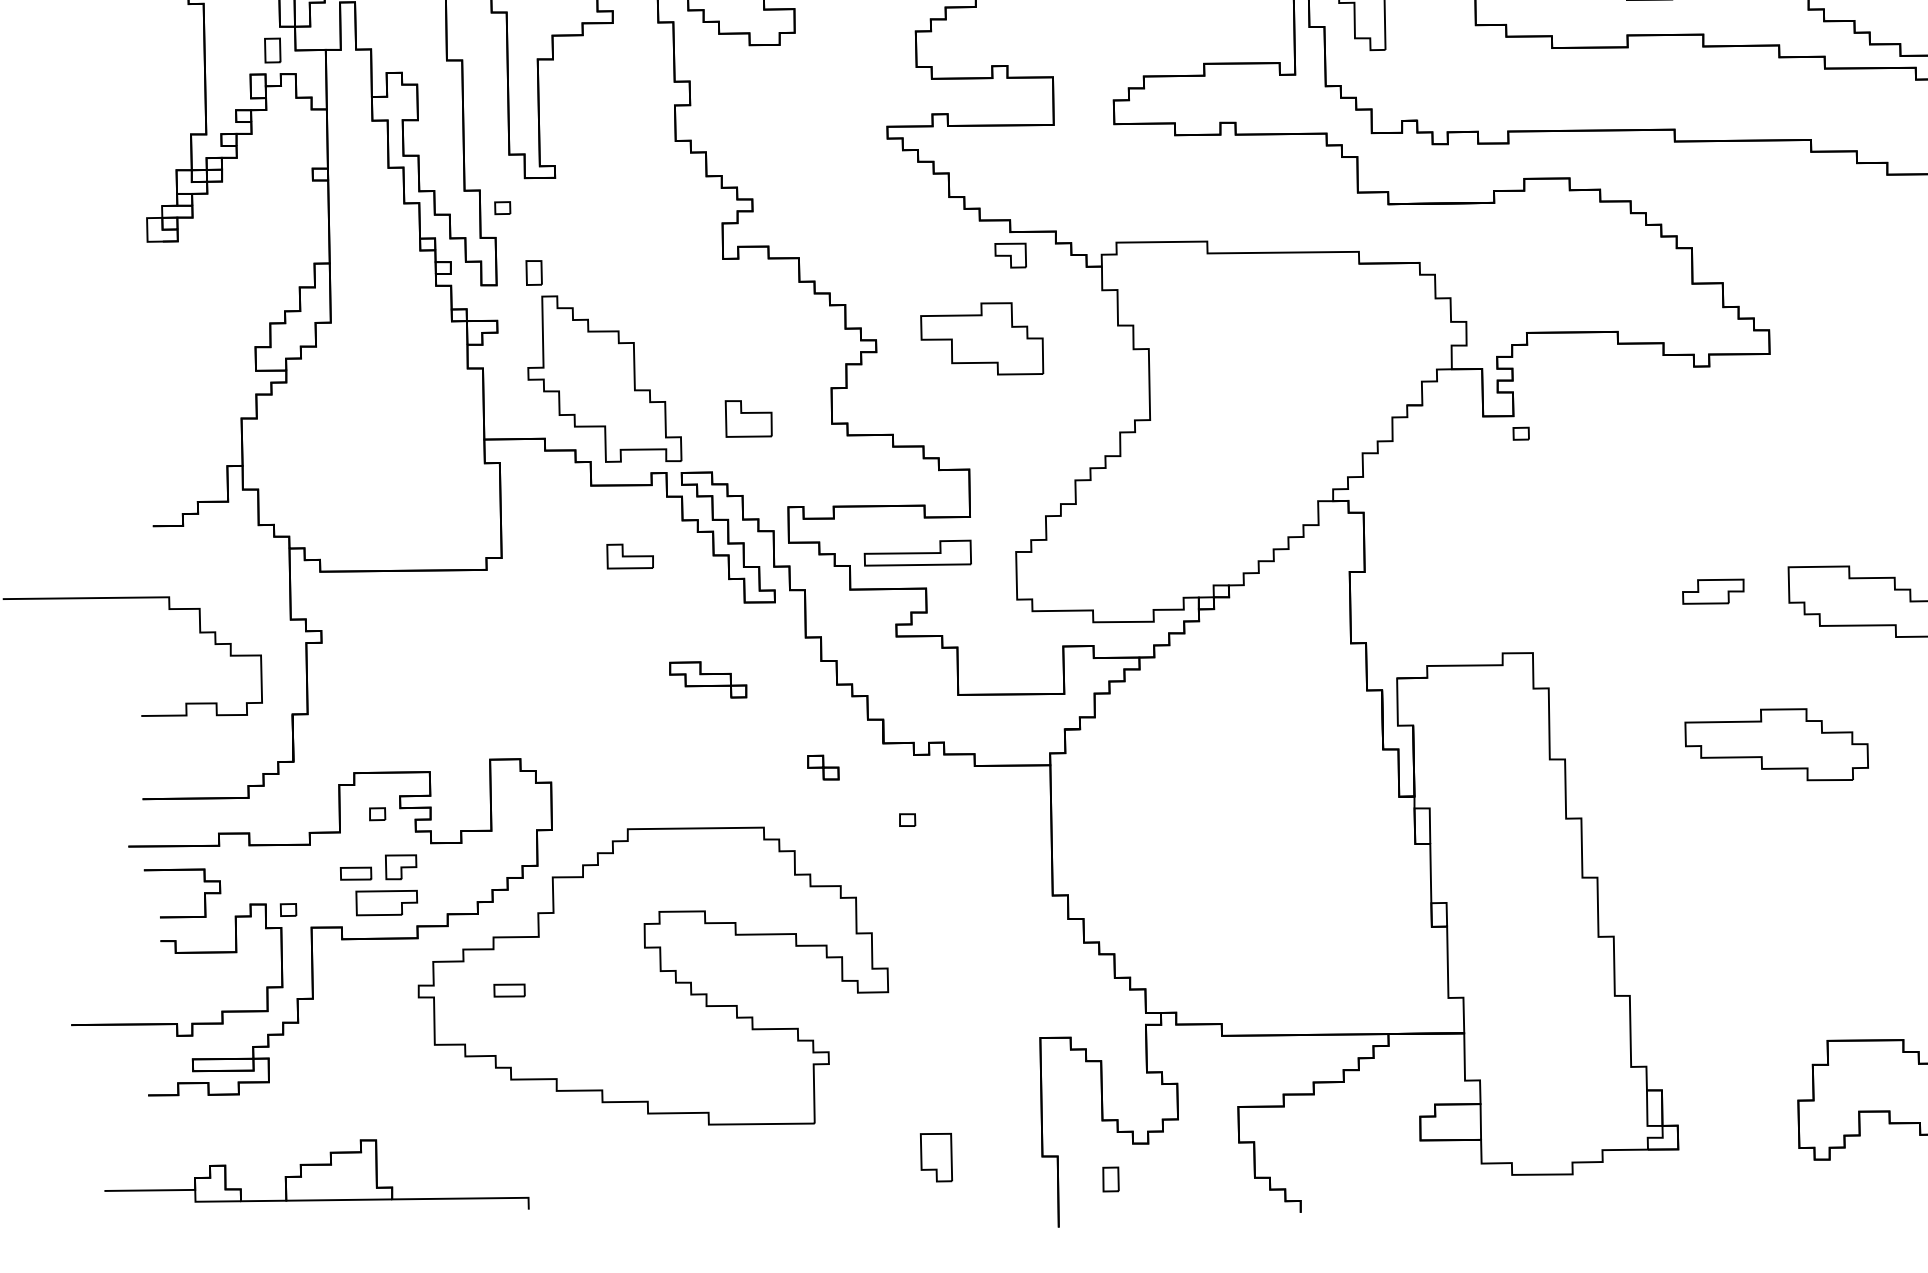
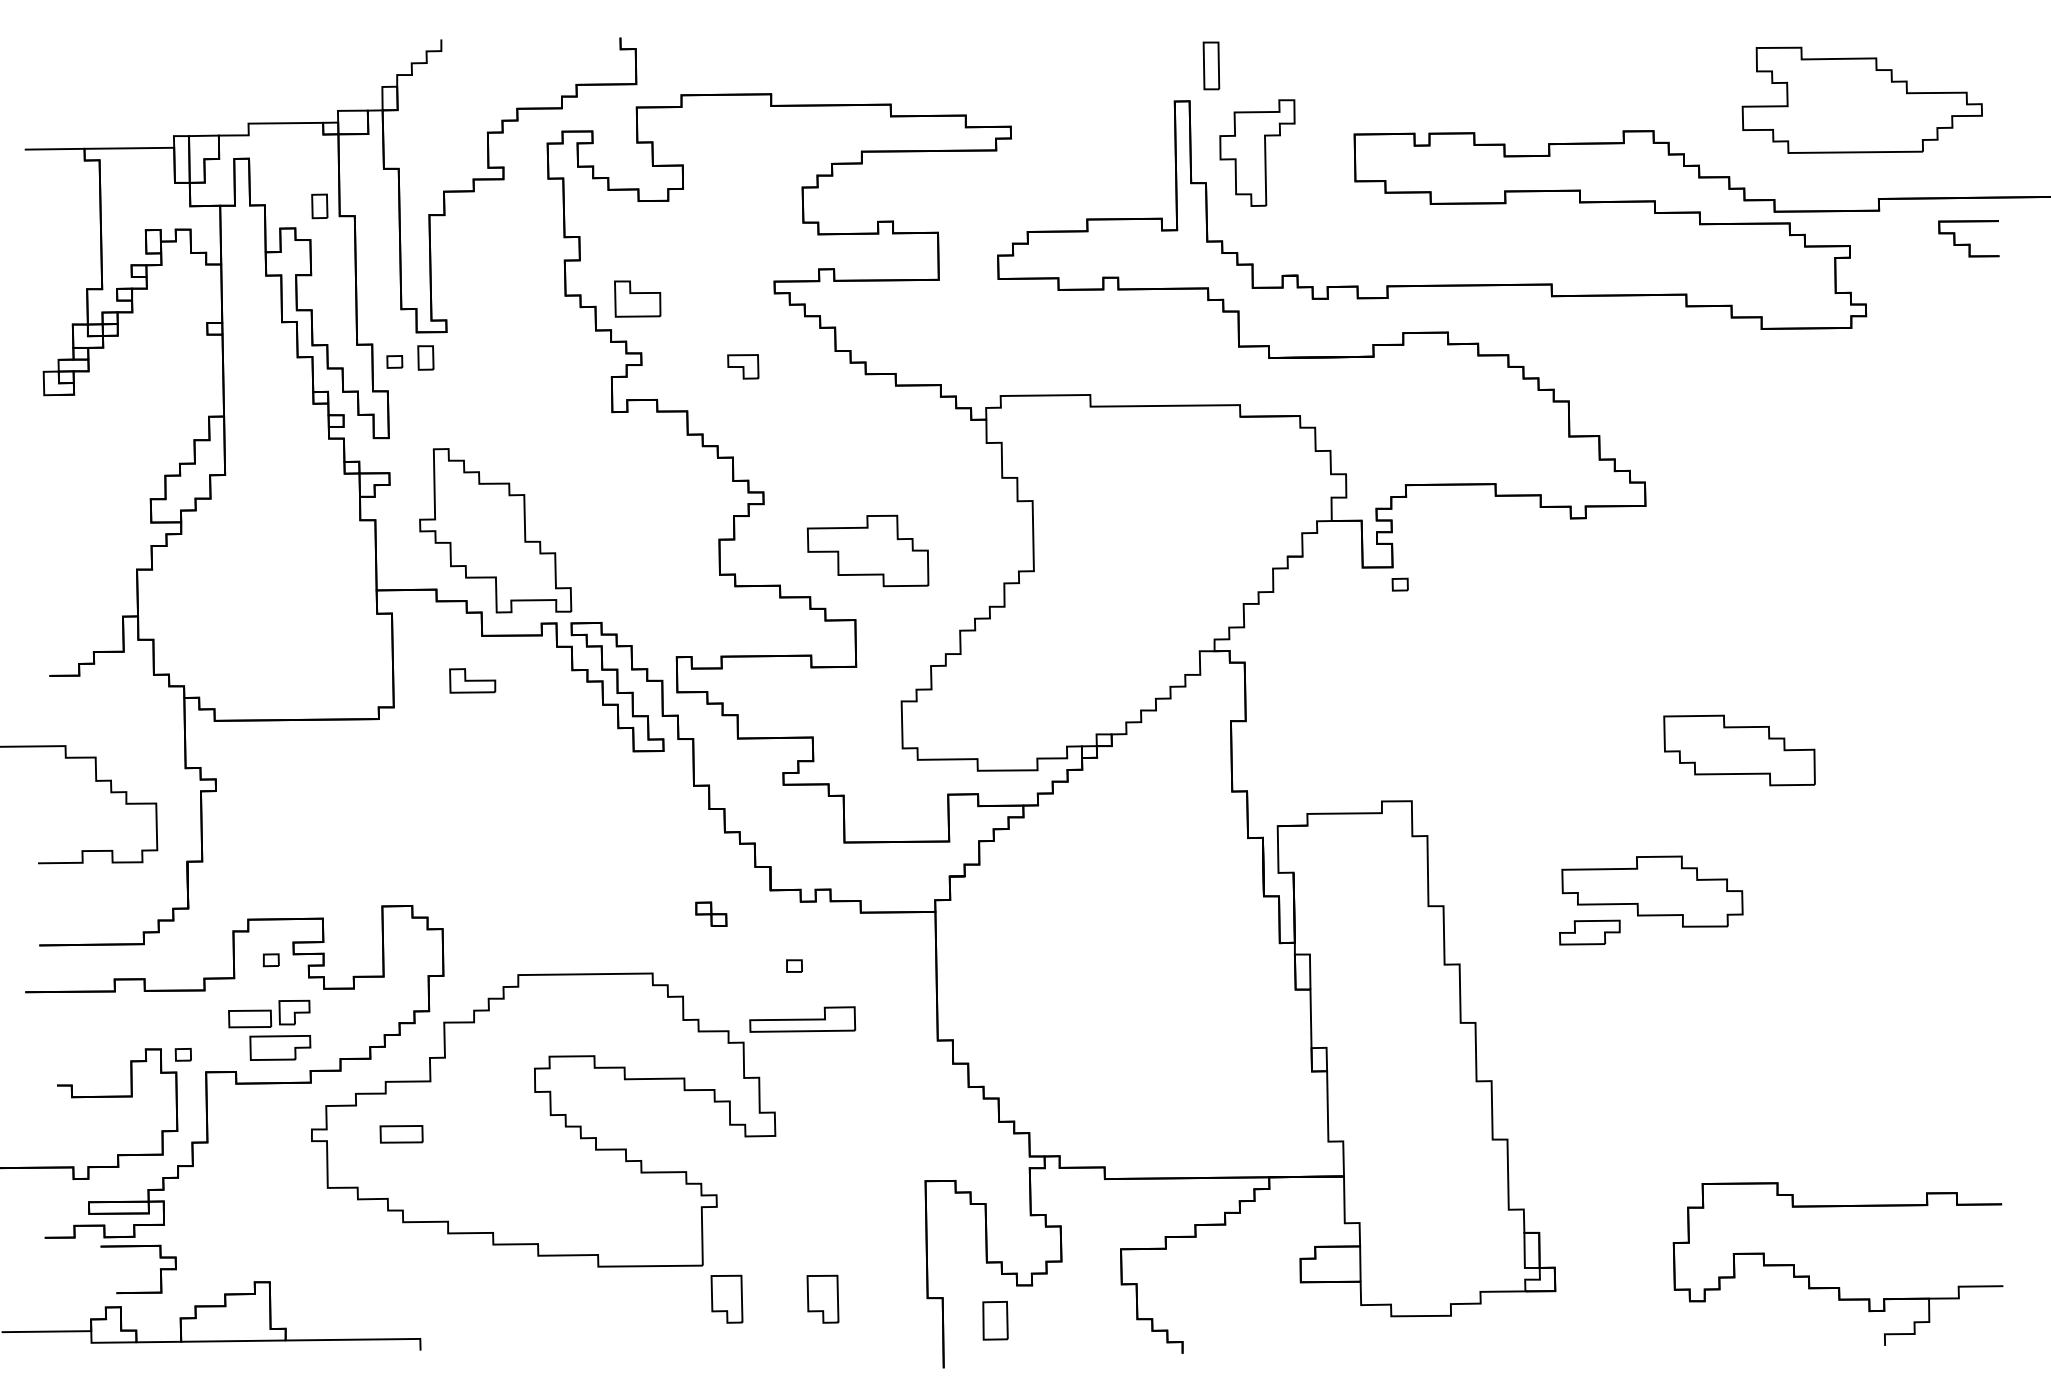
part: (272, 50) -> (319, 206), moved
part: (1010, 255) -> (743, 366), moved
part: (533, 272) -> (425, 357), moved
part: (981, 338) -> (867, 550), moved
part: (748, 418) -> (637, 298), moved
part: (917, 553) -> (802, 1019), moved
part: (630, 556) -> (472, 680), moved
part: (1712, 591) -> (1589, 932), moved
part: (708, 679) -> (597, 827), removed
part: (182, 871) -> (138, 1247), moved
part: (355, 873) -> (249, 1018), size x1.4
part: (509, 990) -> (401, 1134), size x1.4
part: (838, 1156) -> (726, 1298), added
part: (1110, 1179) -> (994, 1320), size x1.6

